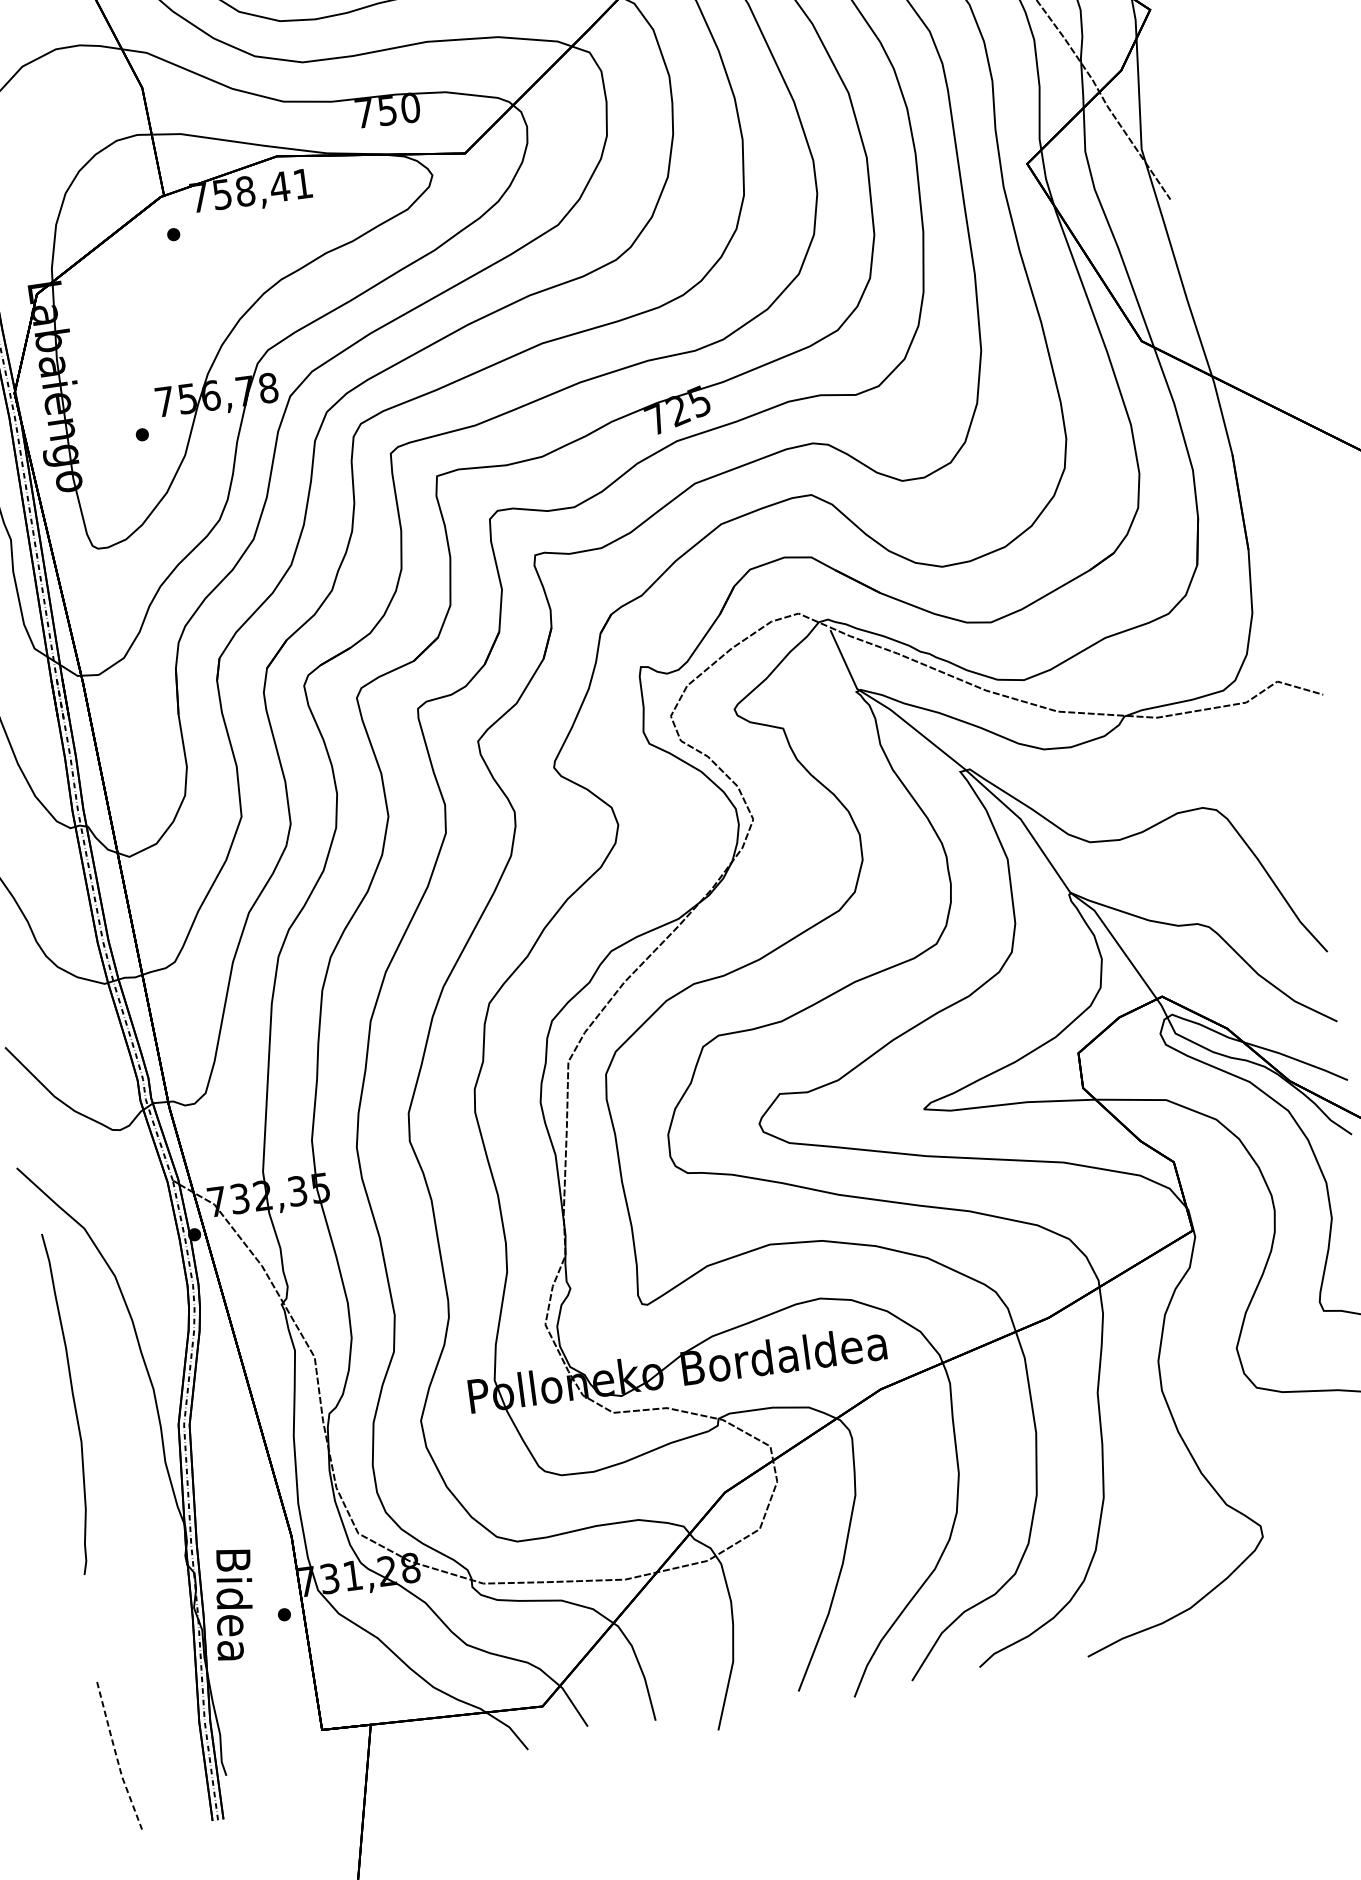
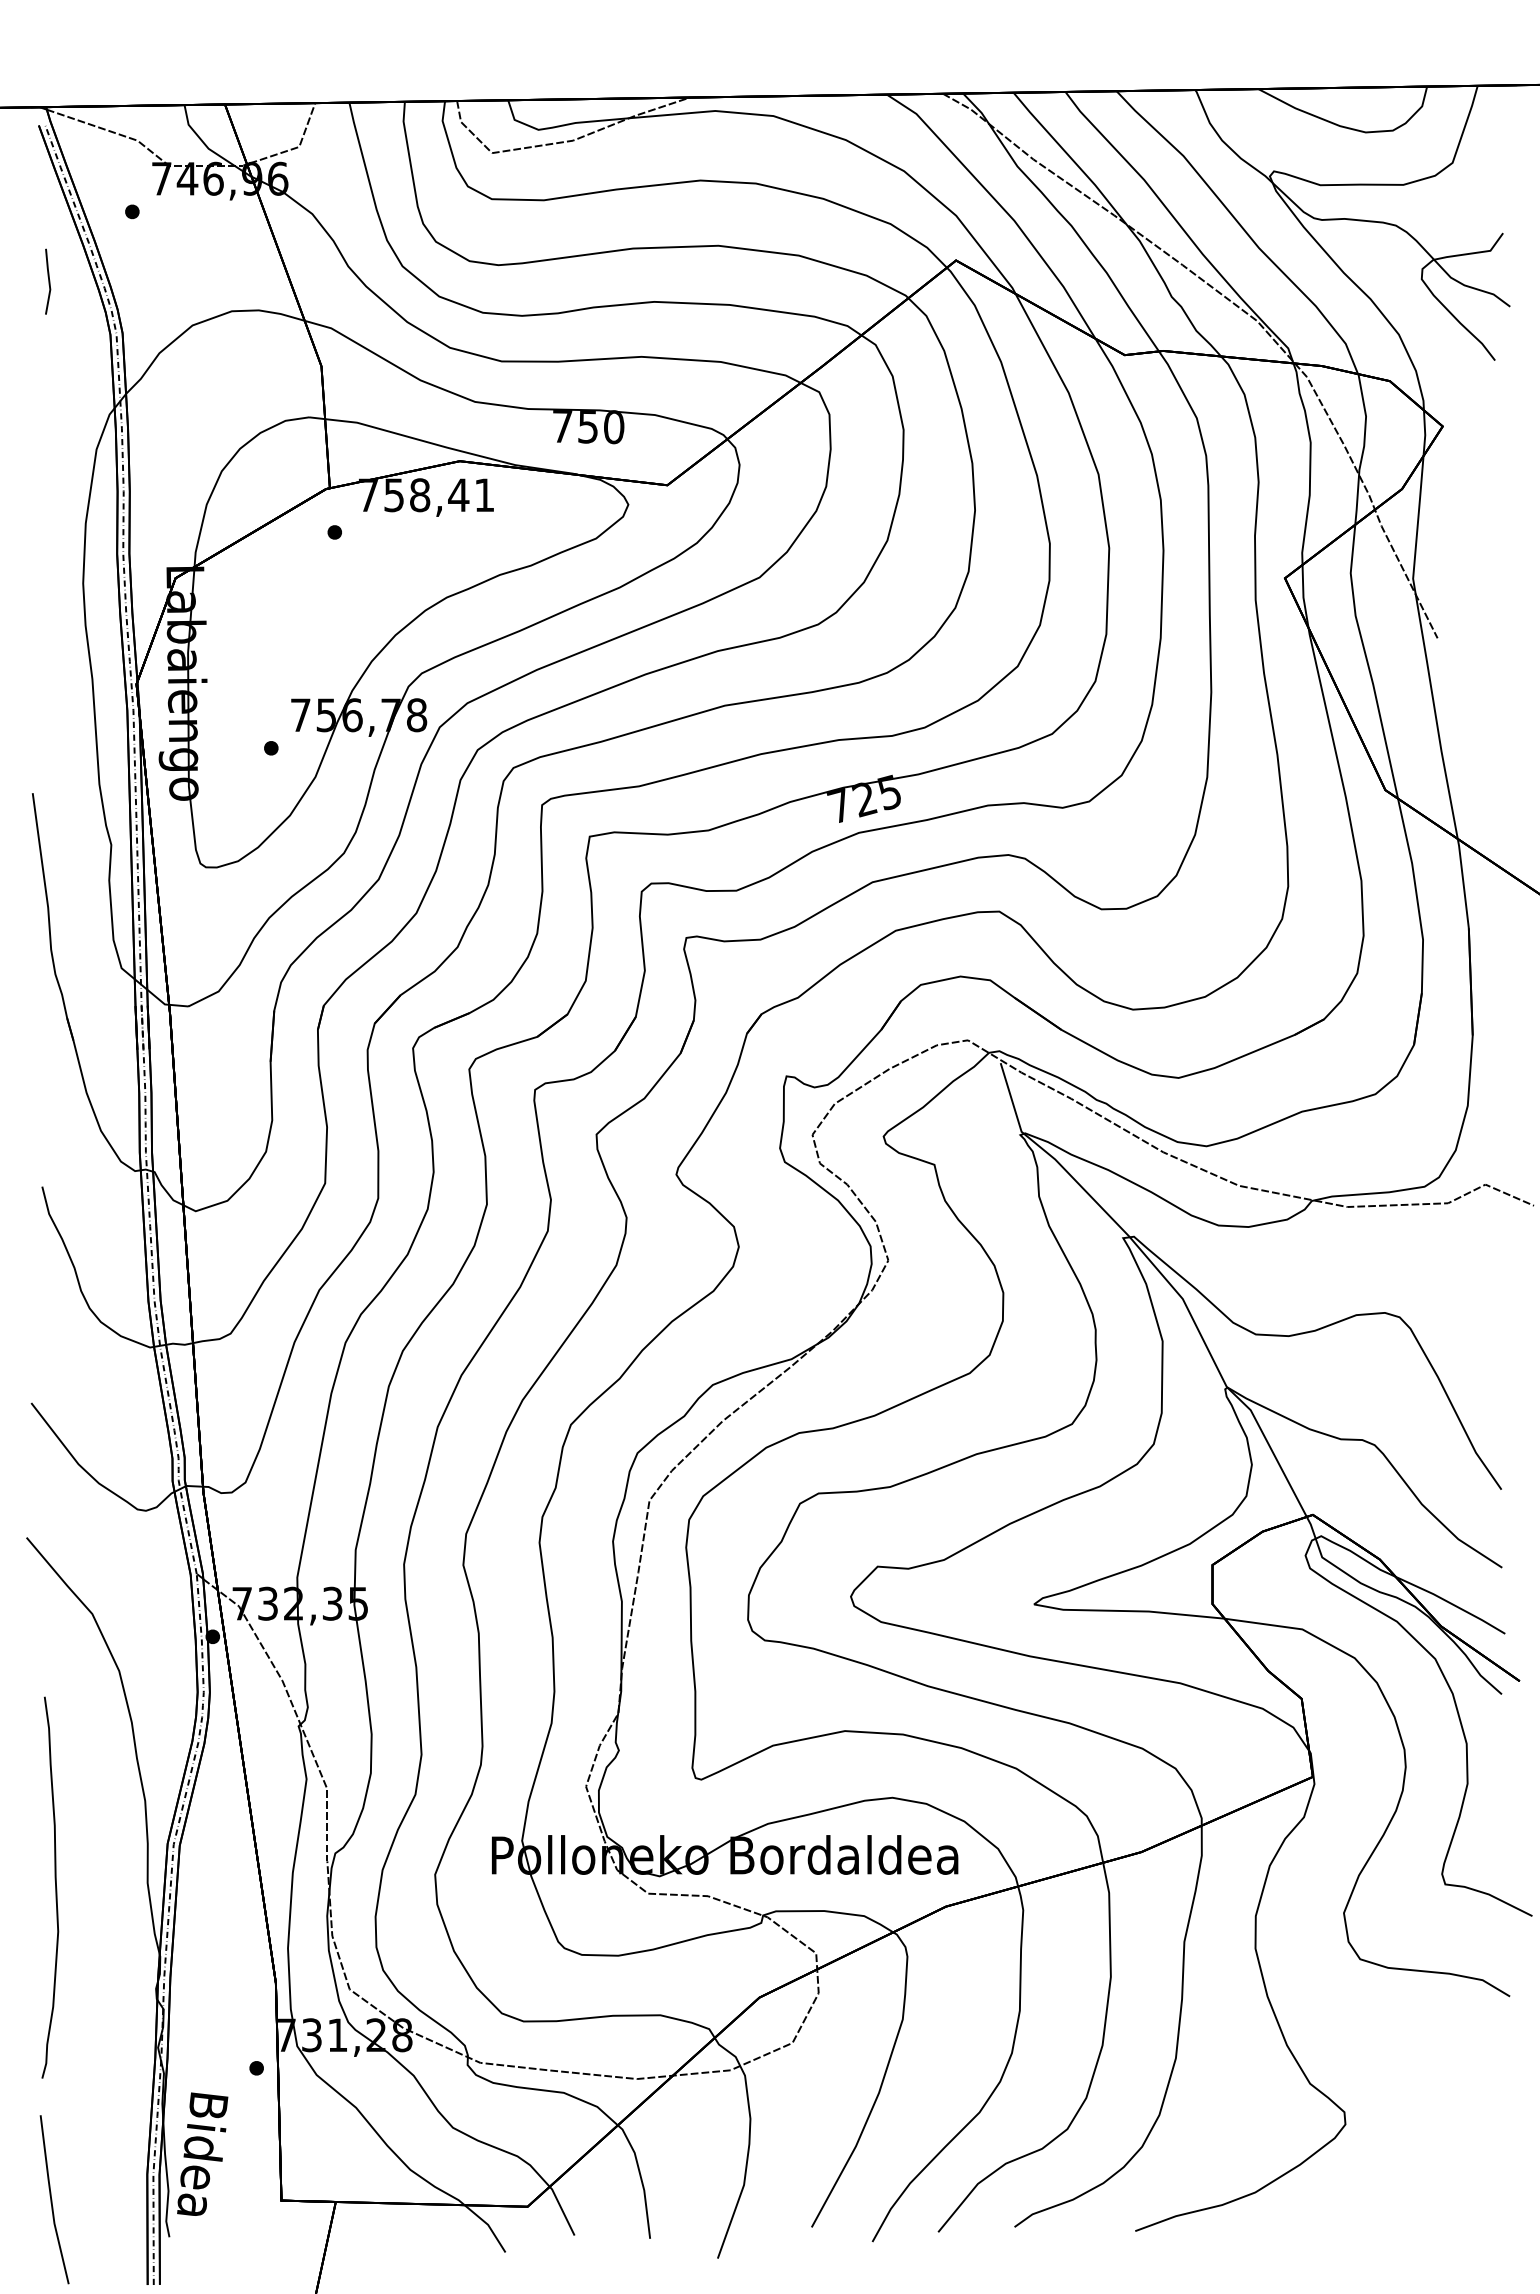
curve: (73, 1402) -> (55, 1887), moved
text: (233, 1603) -> (202, 2153), moved
line: (116, 1757) -> (51, 2201), dashed -> solid

